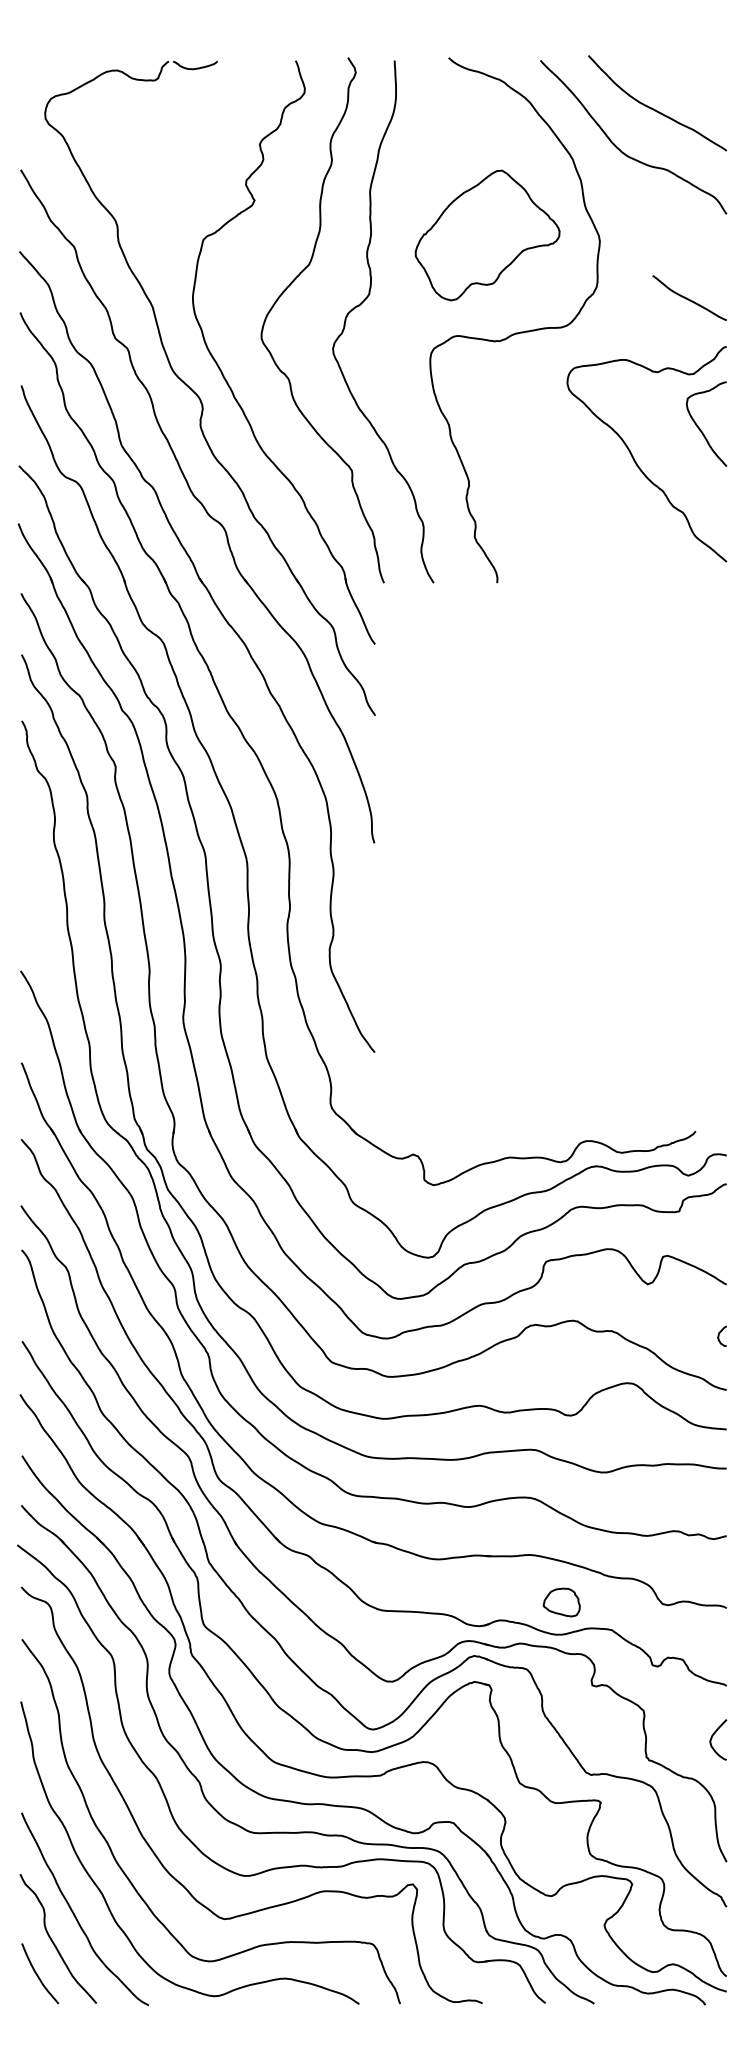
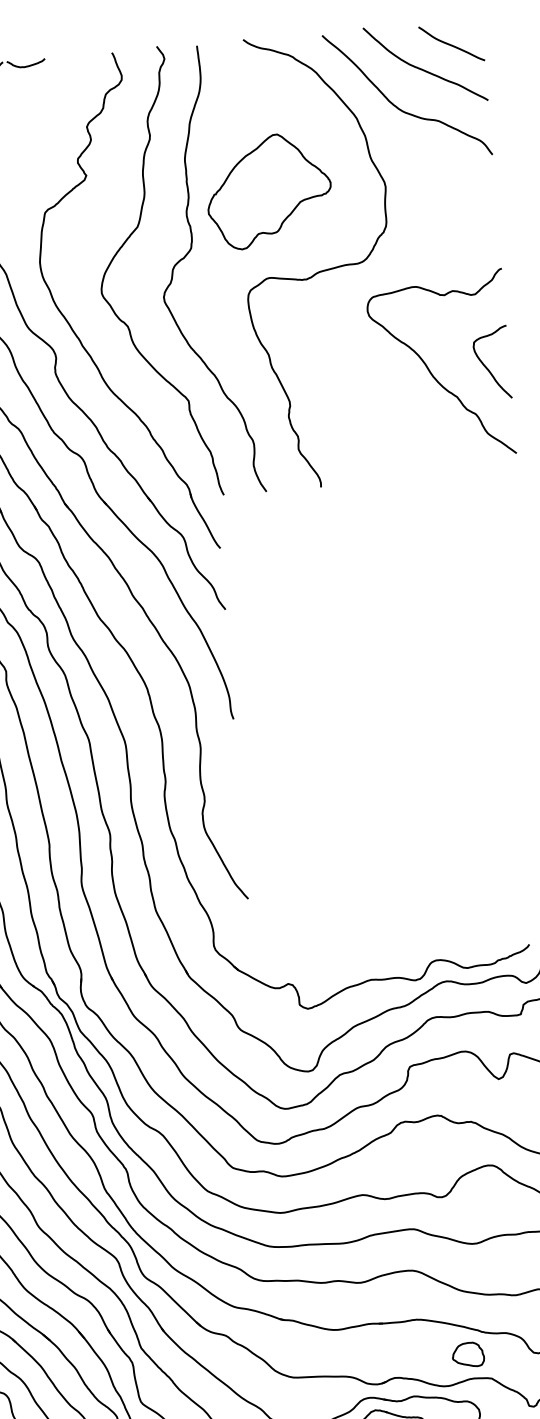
part: (487, 235) -> (268, 191), moved
curve: (688, 298) -> (450, 44), moved
curve: (700, 428) -> (487, 367), moved
part: (561, 1602) -> (468, 1354), moved

